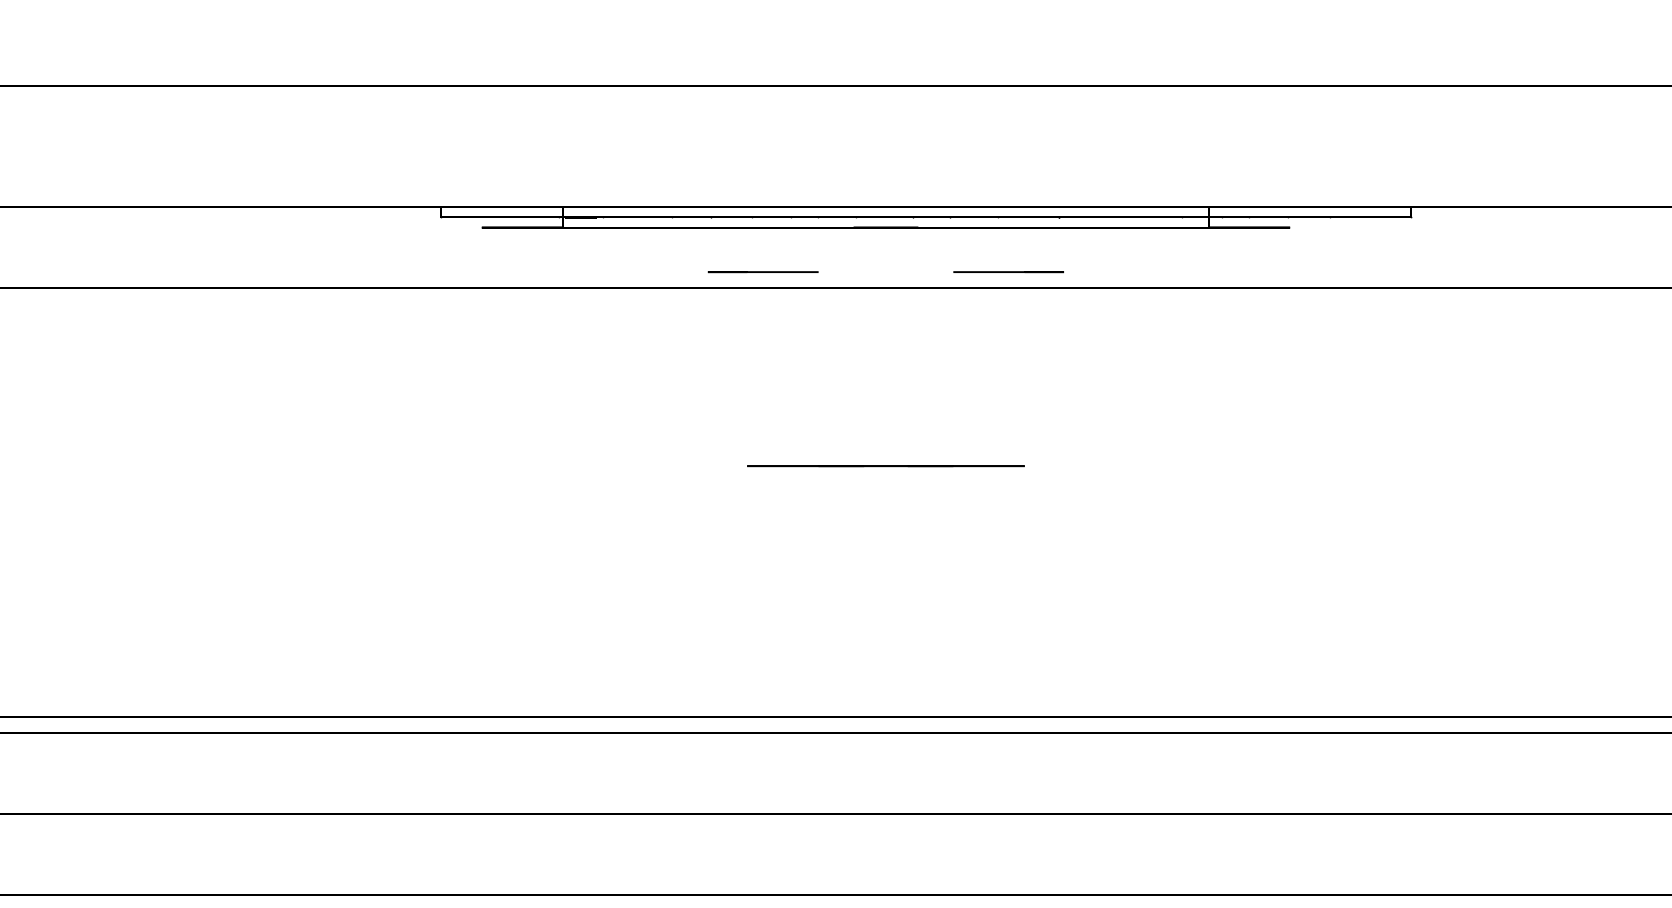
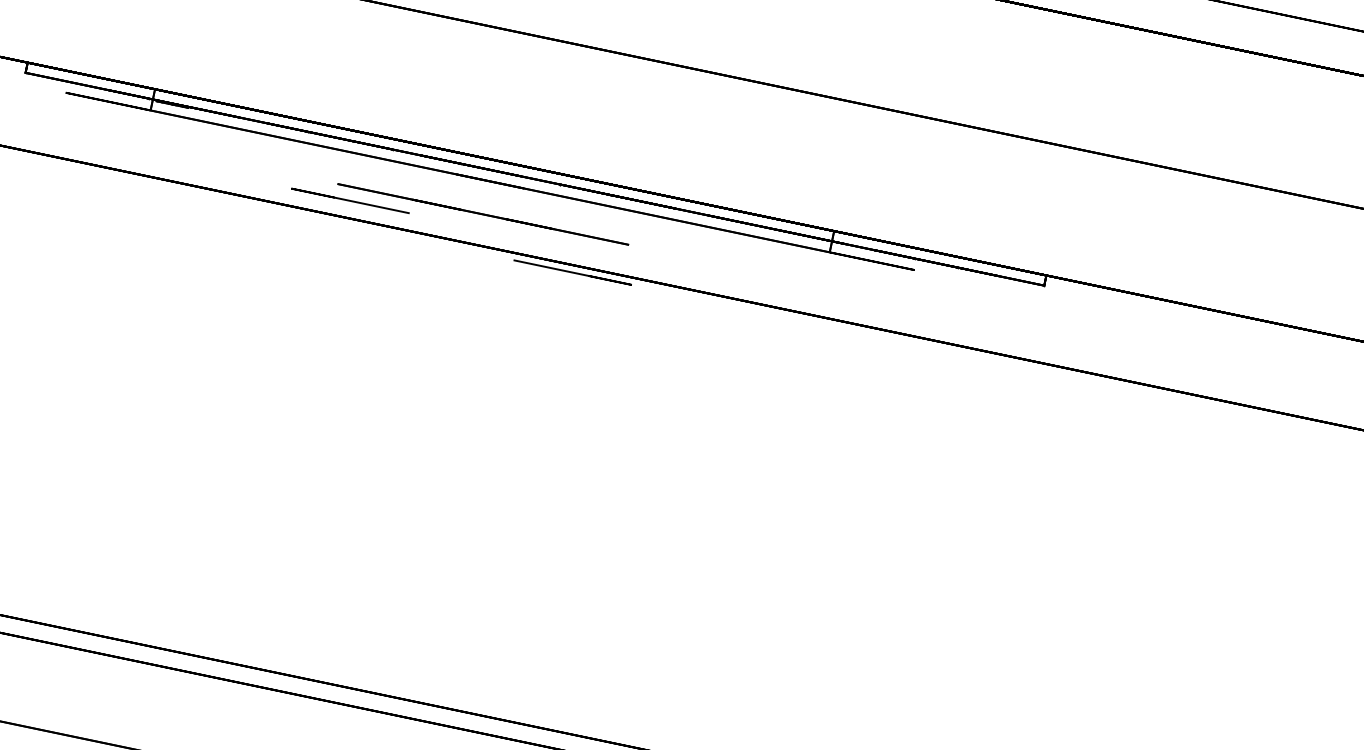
line: (1008, 272) -> (571, 272), moved
line: (885, 466) -> (482, 214), moved

